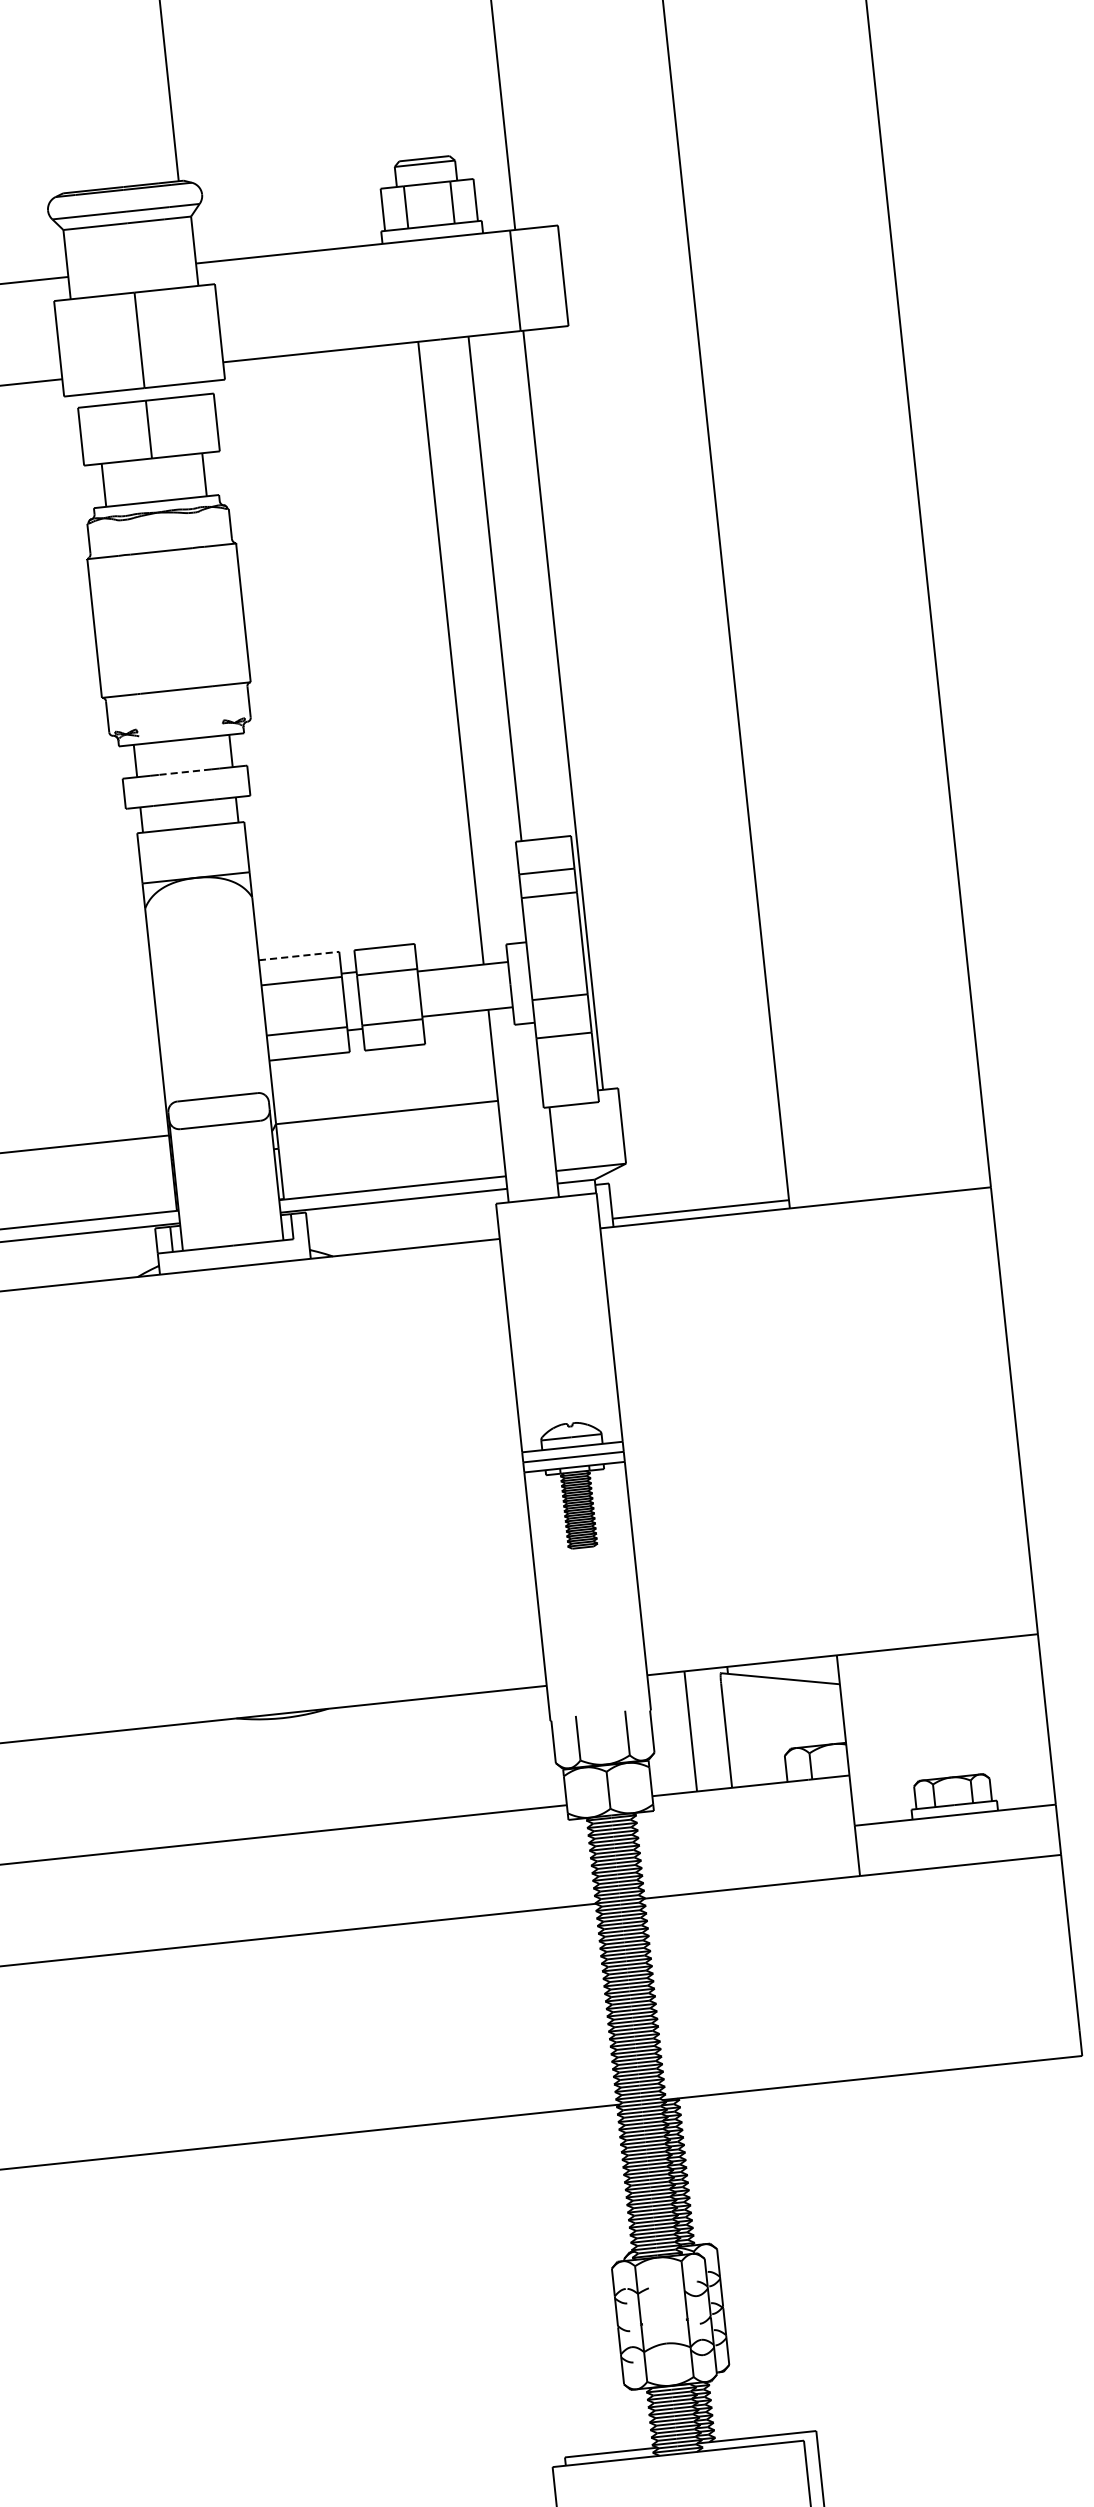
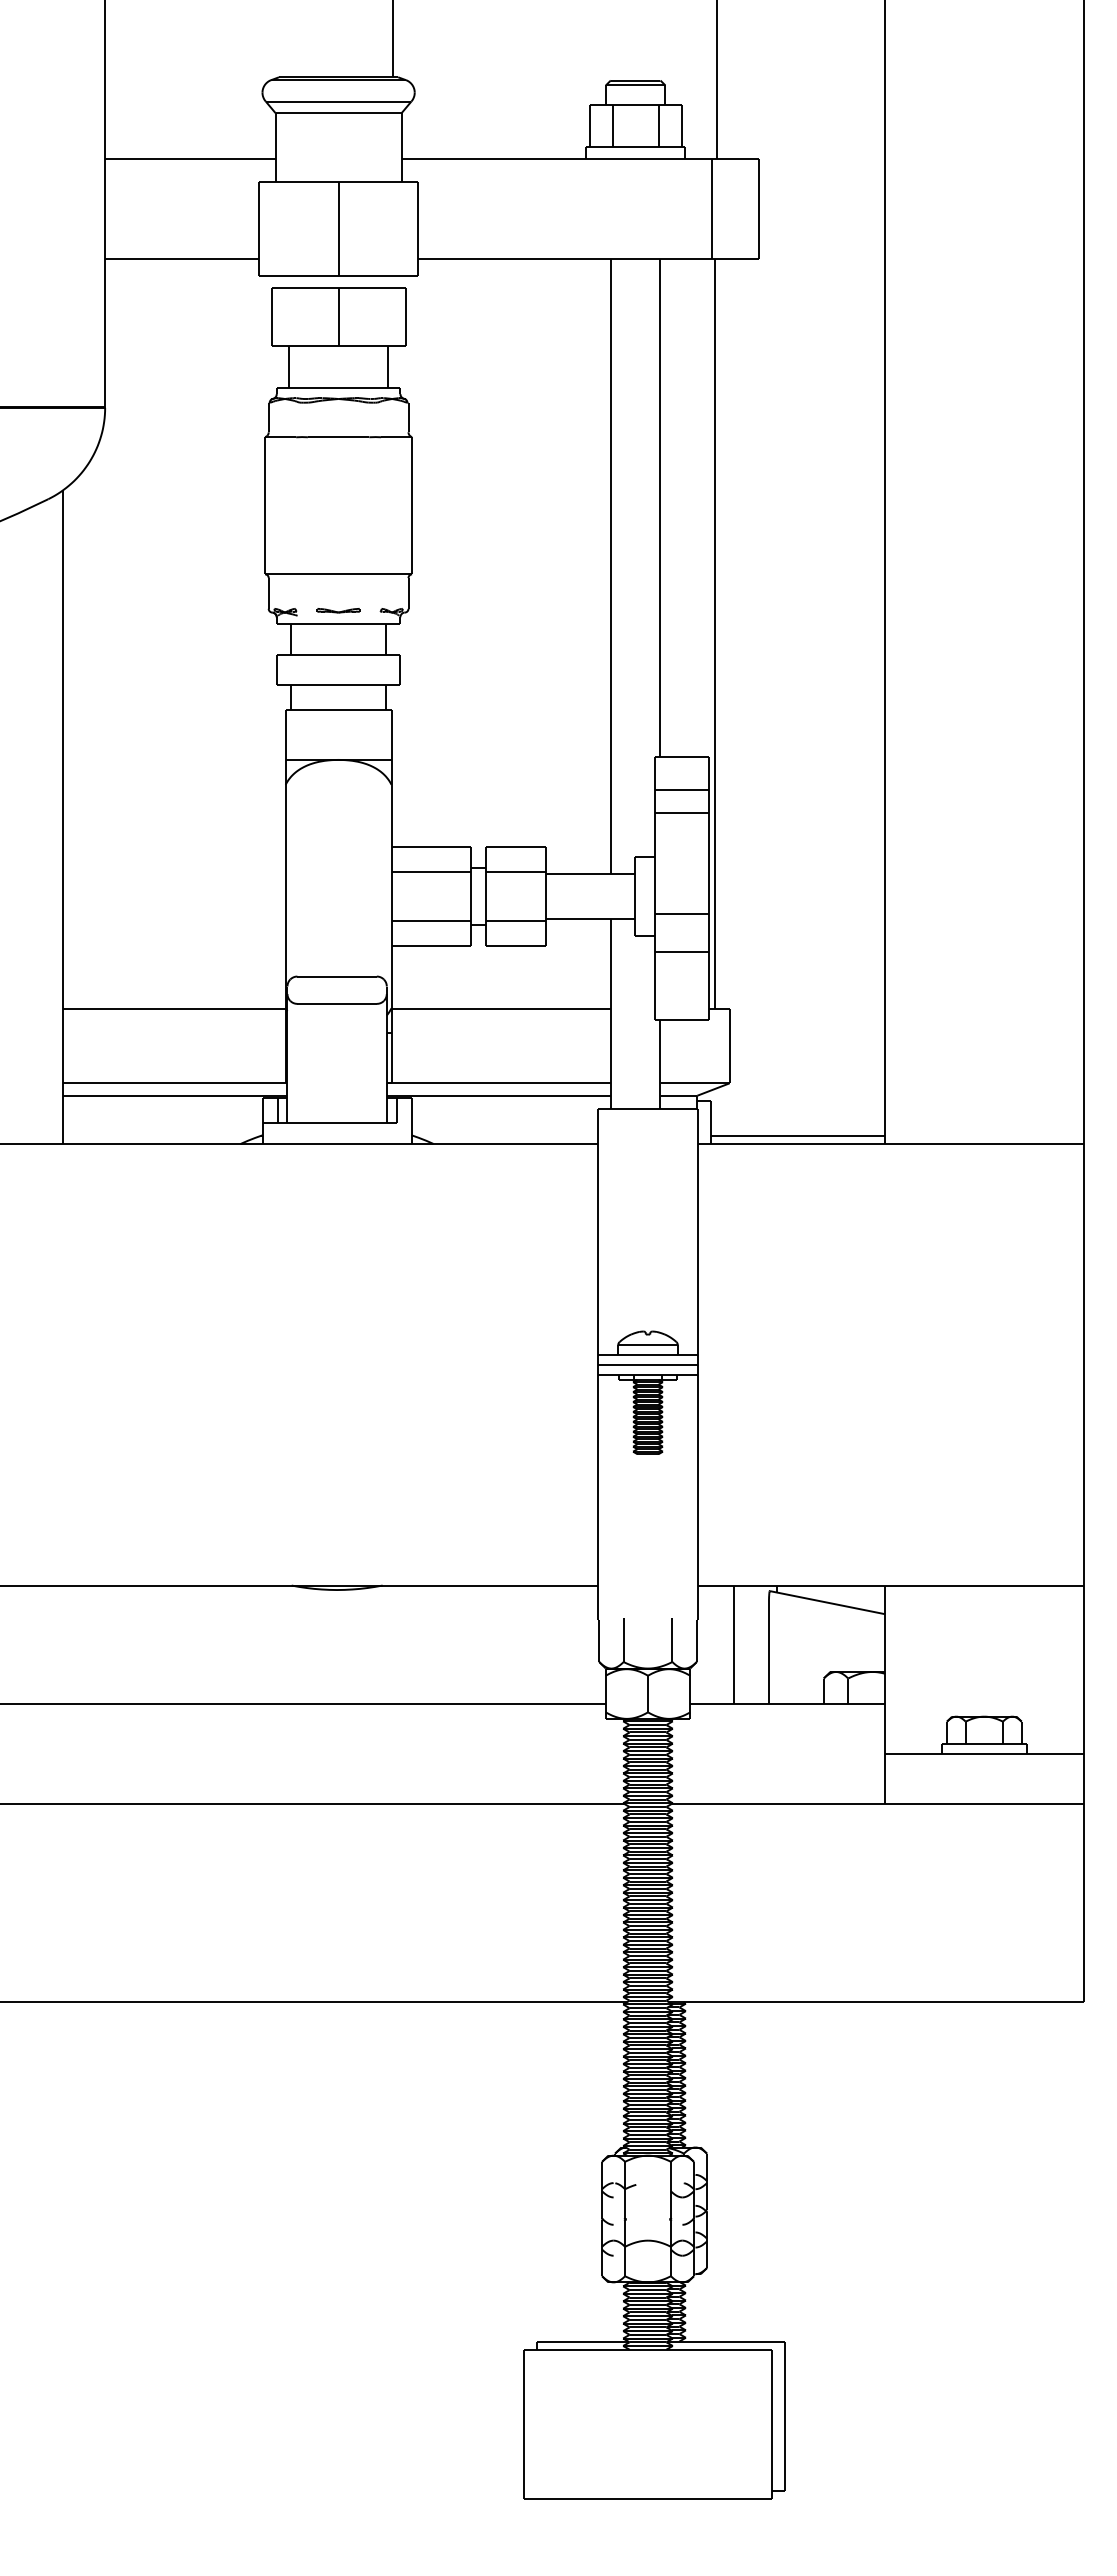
part: (180, 726) -> (338, 610), added
line: (184, 772) -> (338, 655), dashed -> solid
line: (299, 955) -> (431, 846), dashed -> solid

